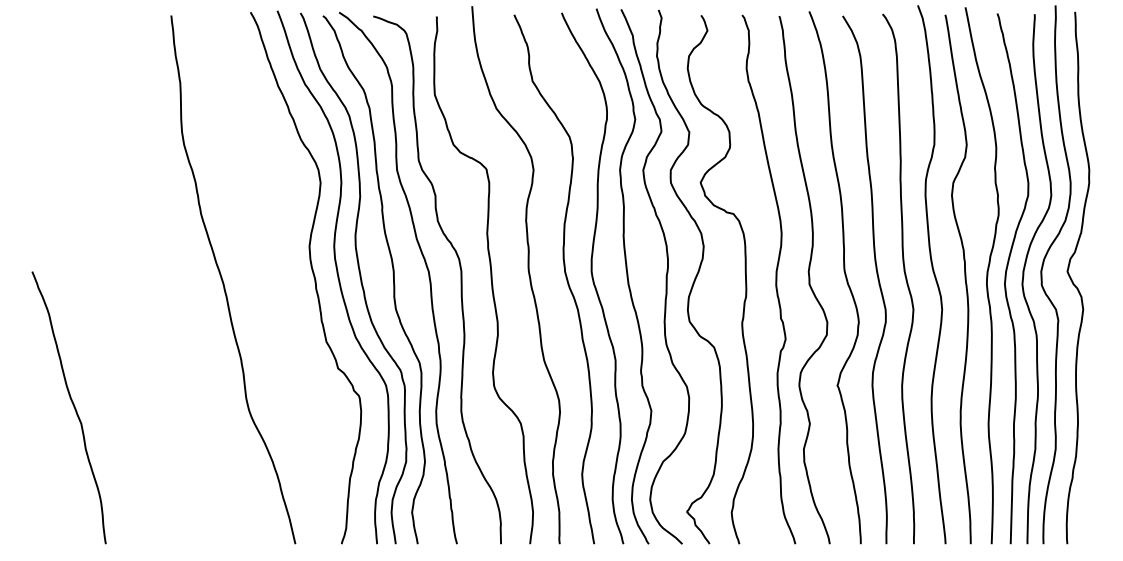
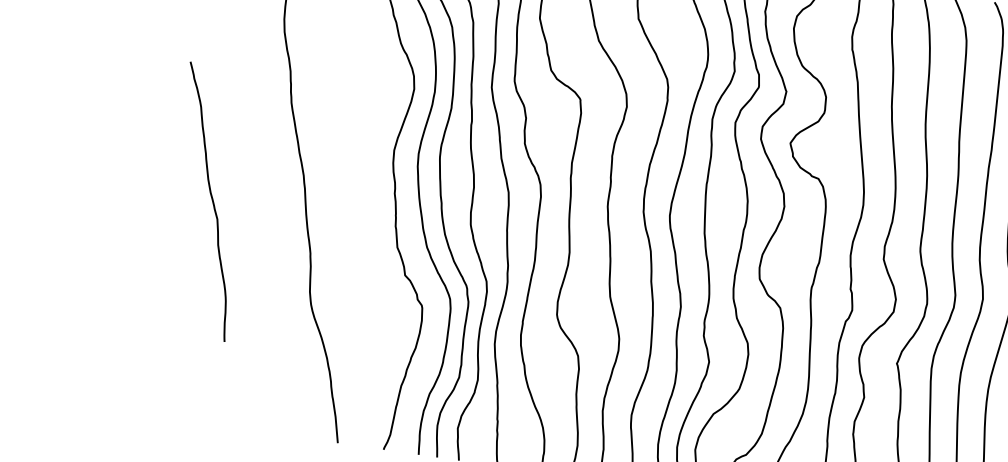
curve: (72, 404) -> (211, 198), moved

